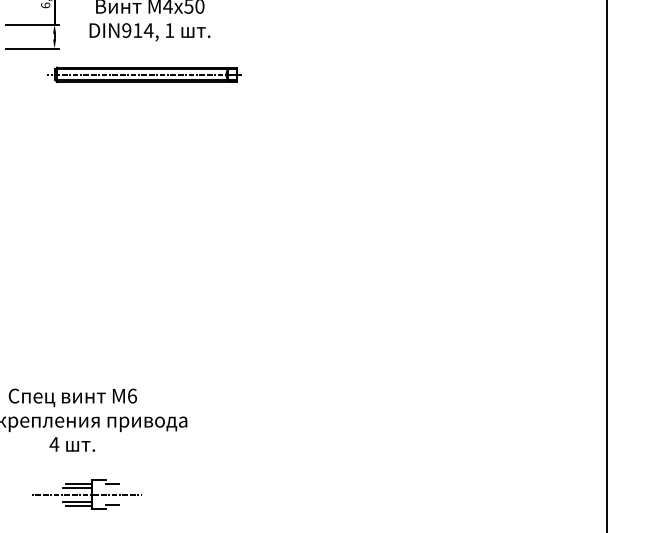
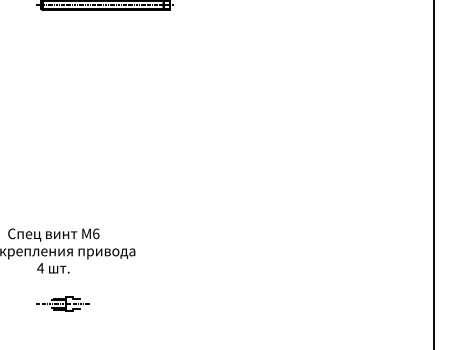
part: (86, 494) -> (63, 303), size x0.7

